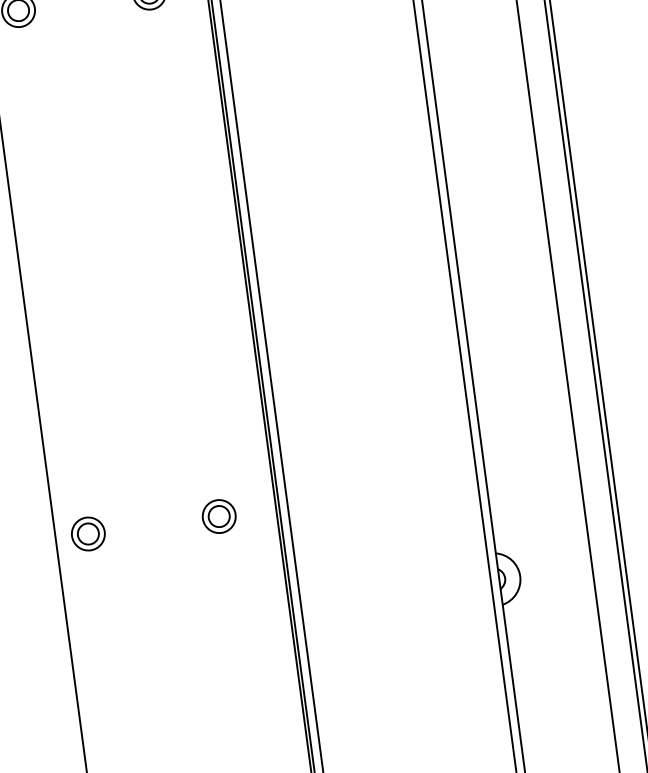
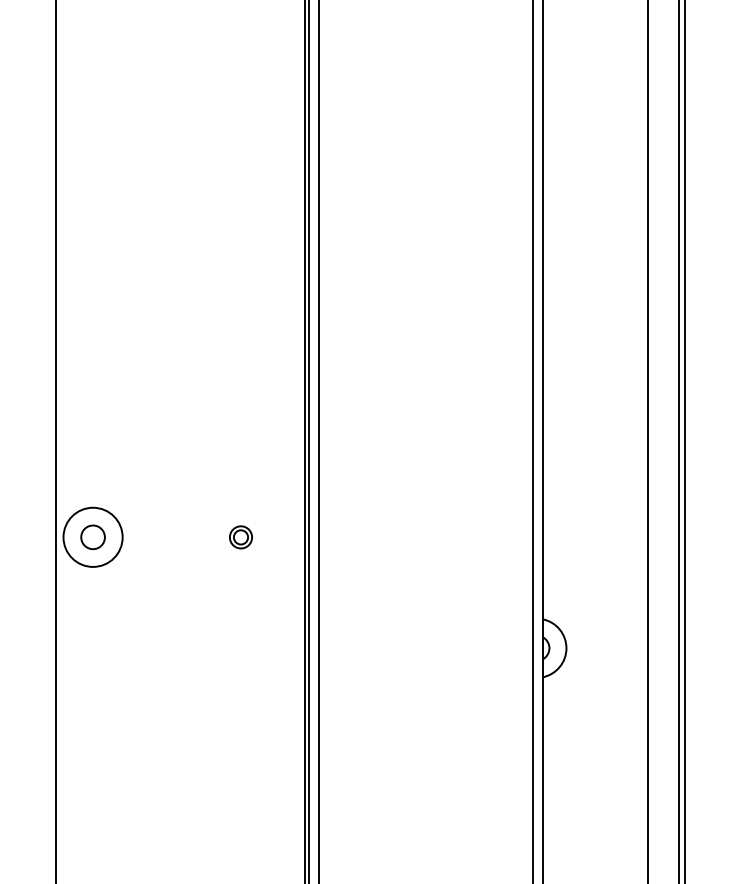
part: (218, 516) -> (240, 537), size x0.6
circle: (87, 533) -> (92, 536), size x1.6

